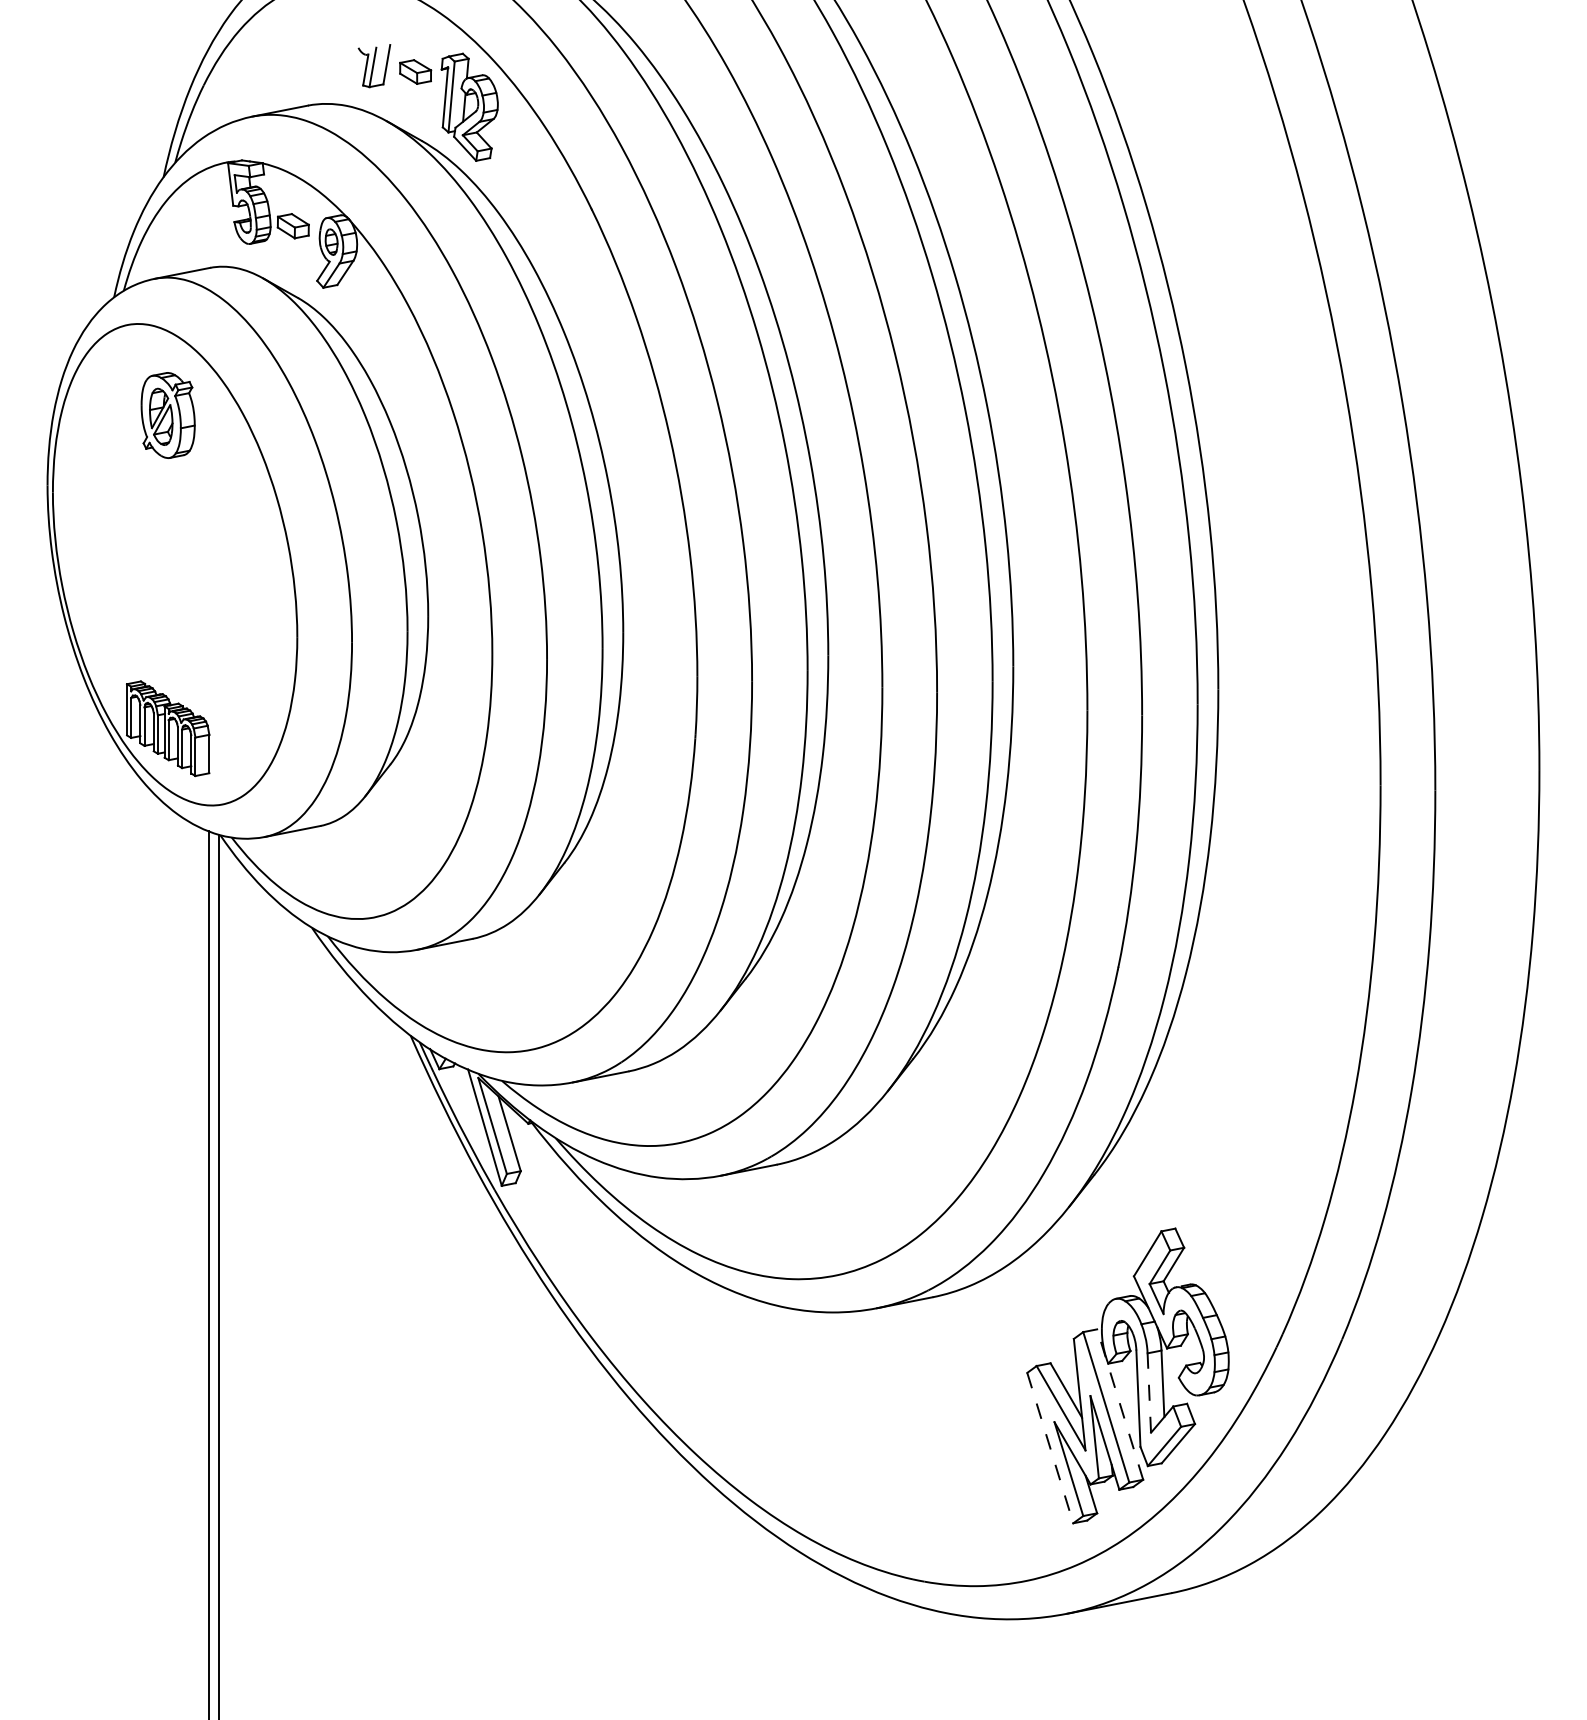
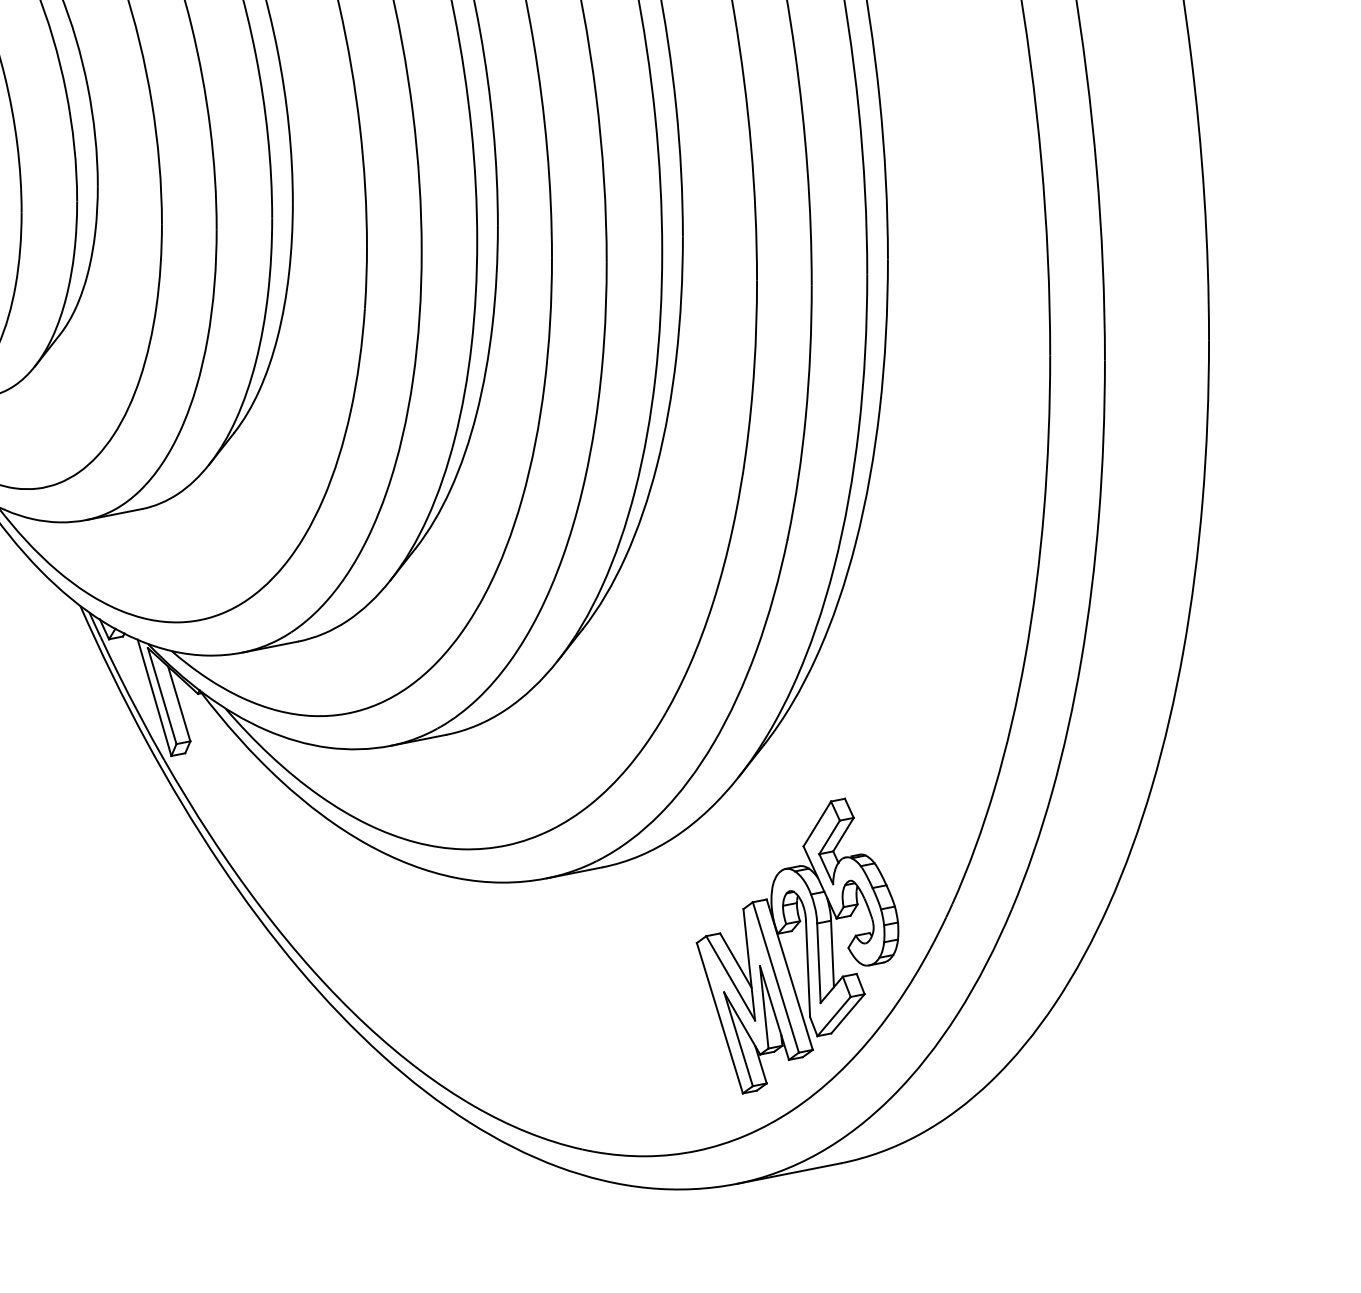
line: (1149, 1393) -> (819, 963), dashed -> solid
line: (1120, 1404) -> (790, 974), dashed -> solid
line: (1050, 1448) -> (720, 1018), dashed -> solid

